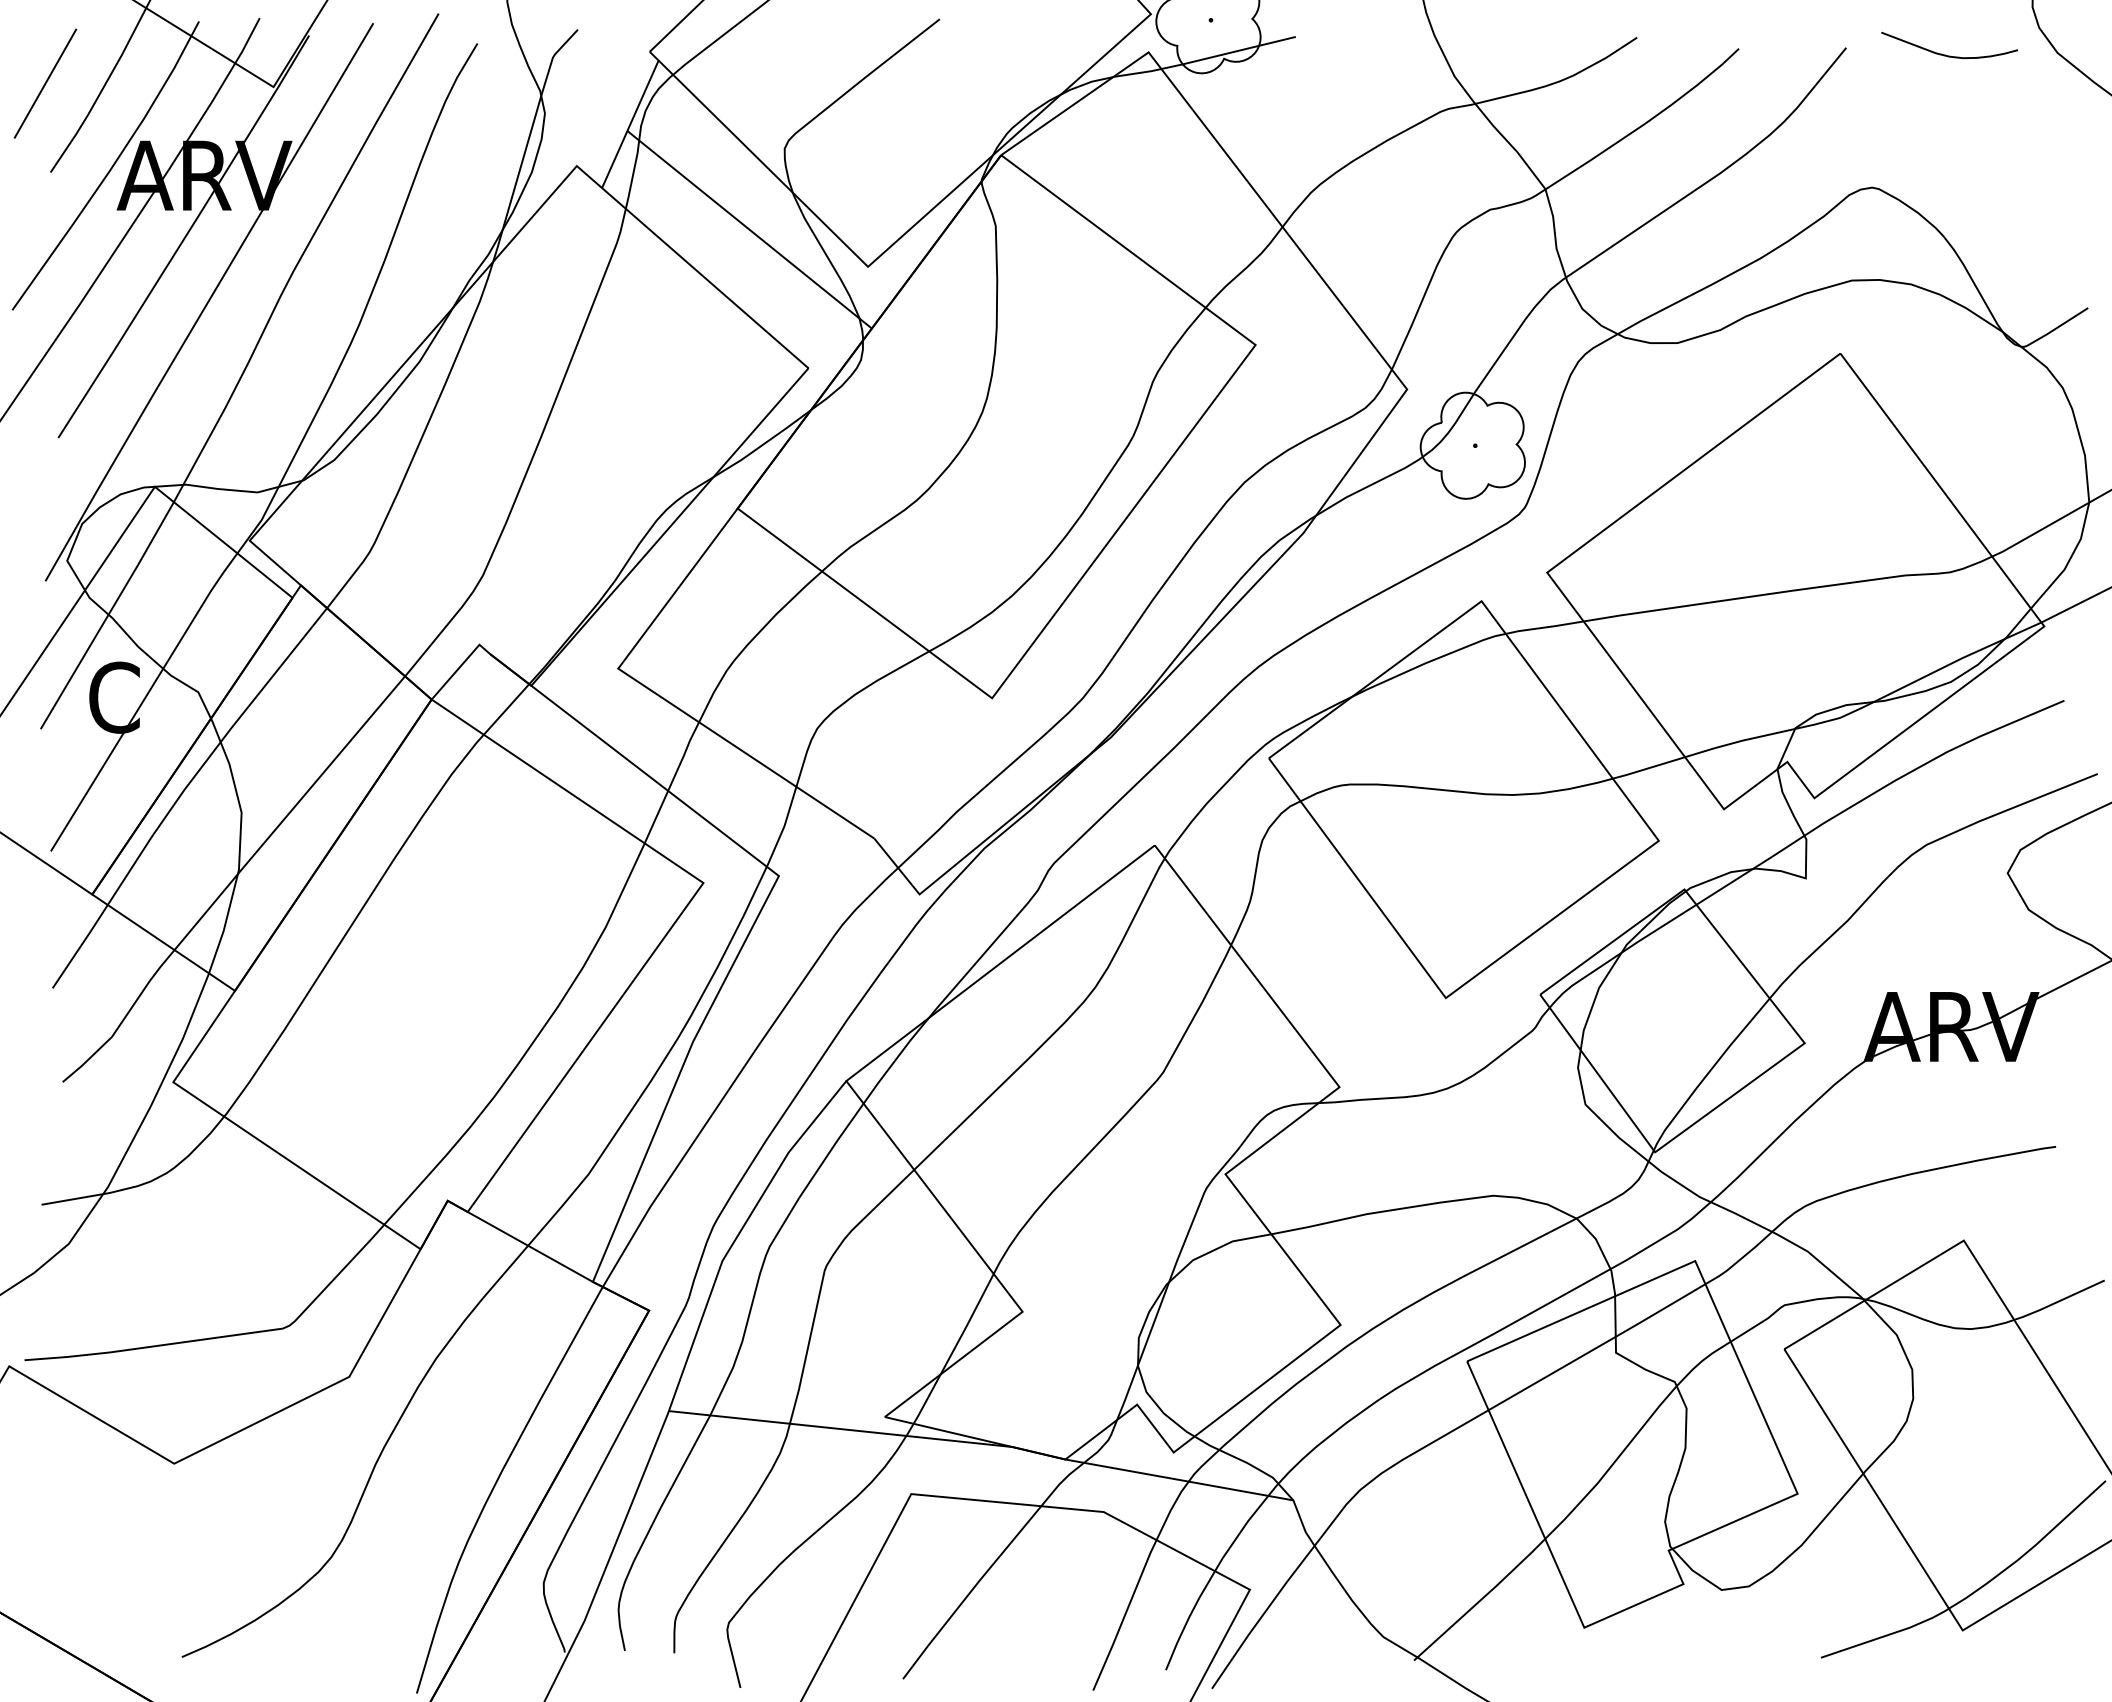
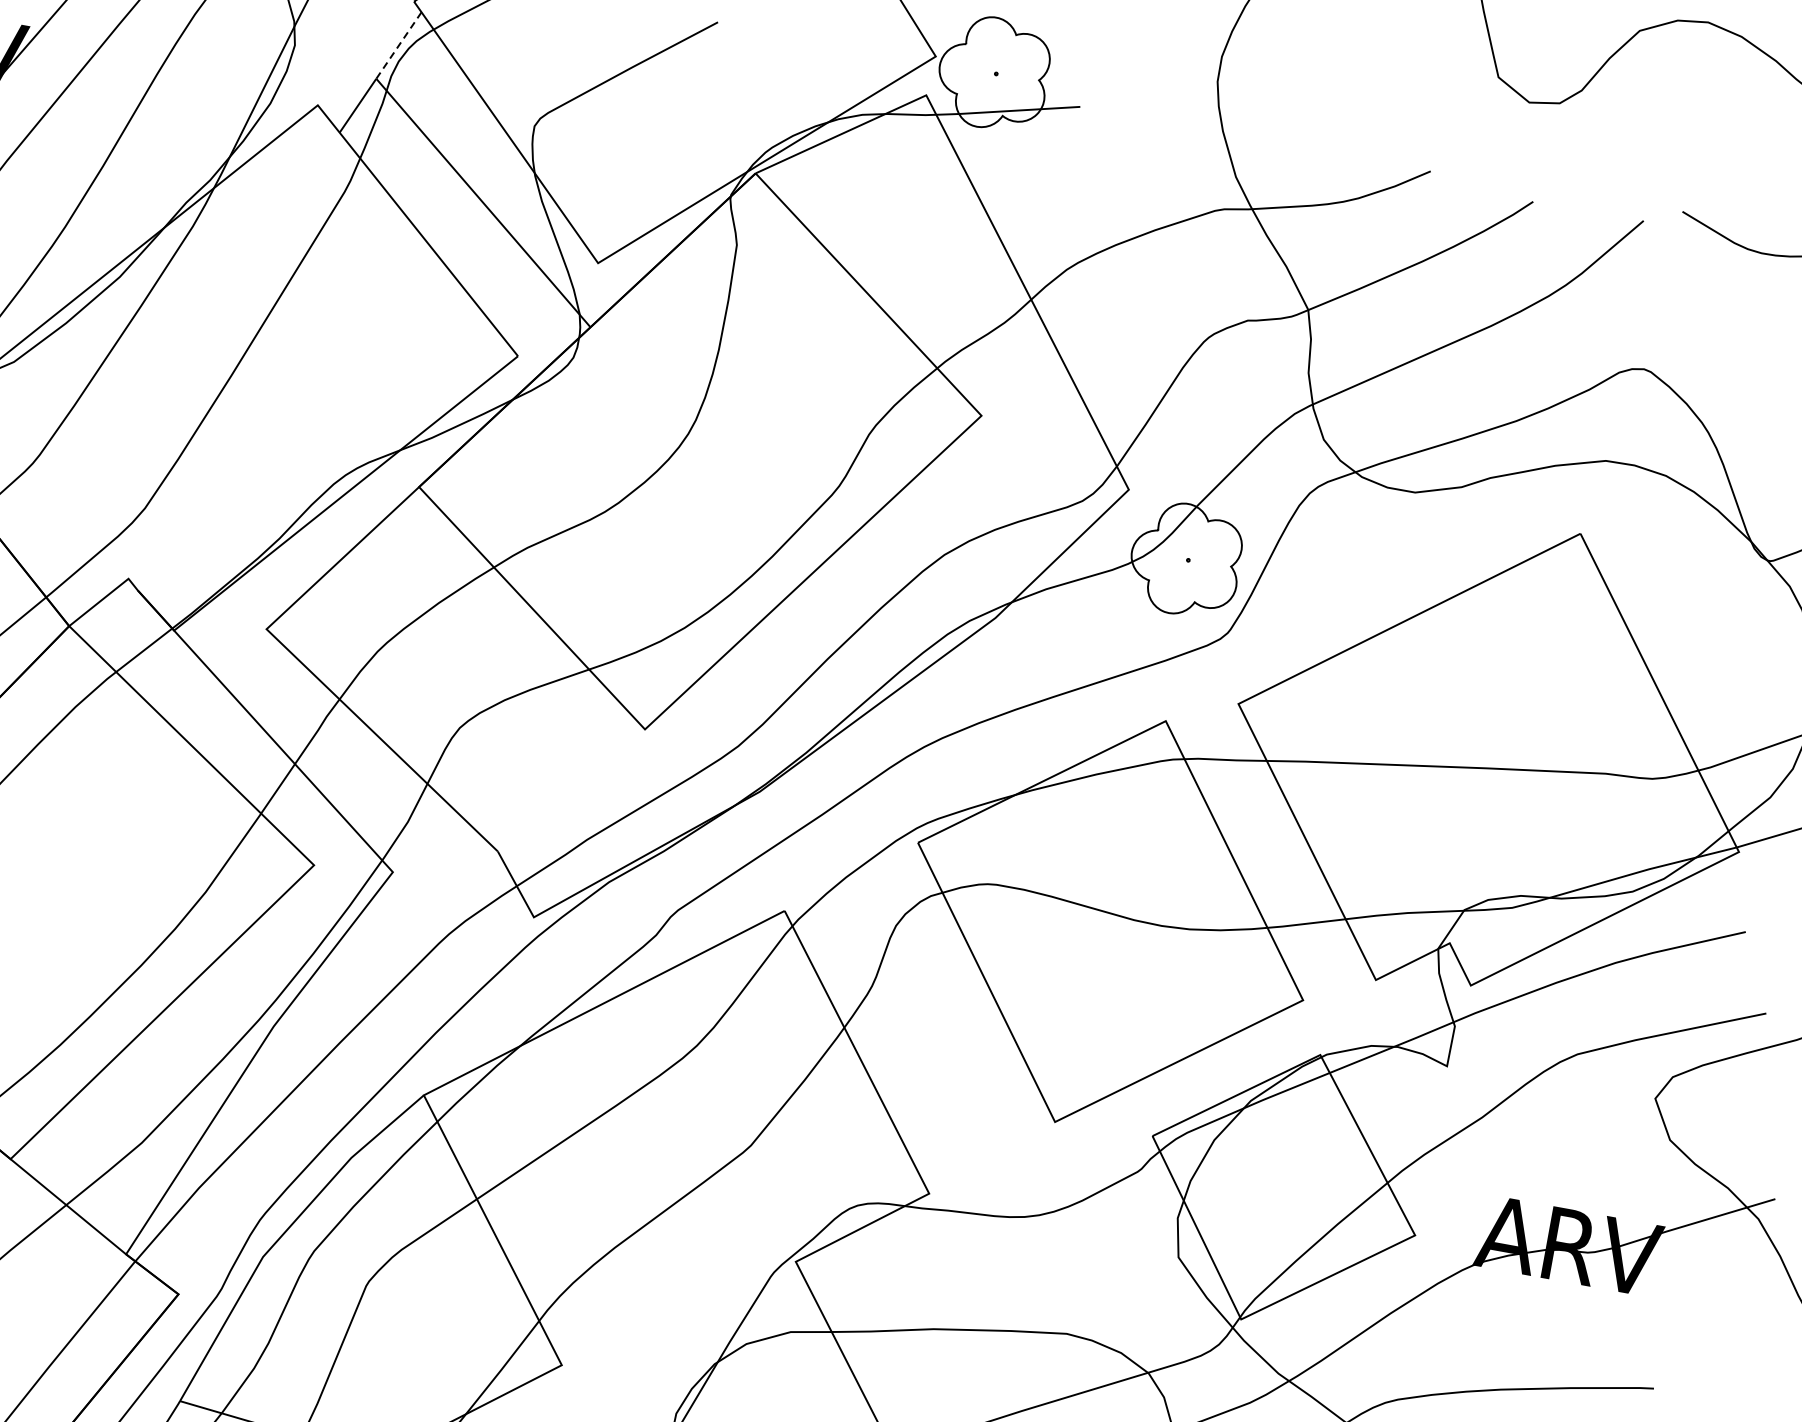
line: (643, 95) -> (399, 45), solid -> dashed

